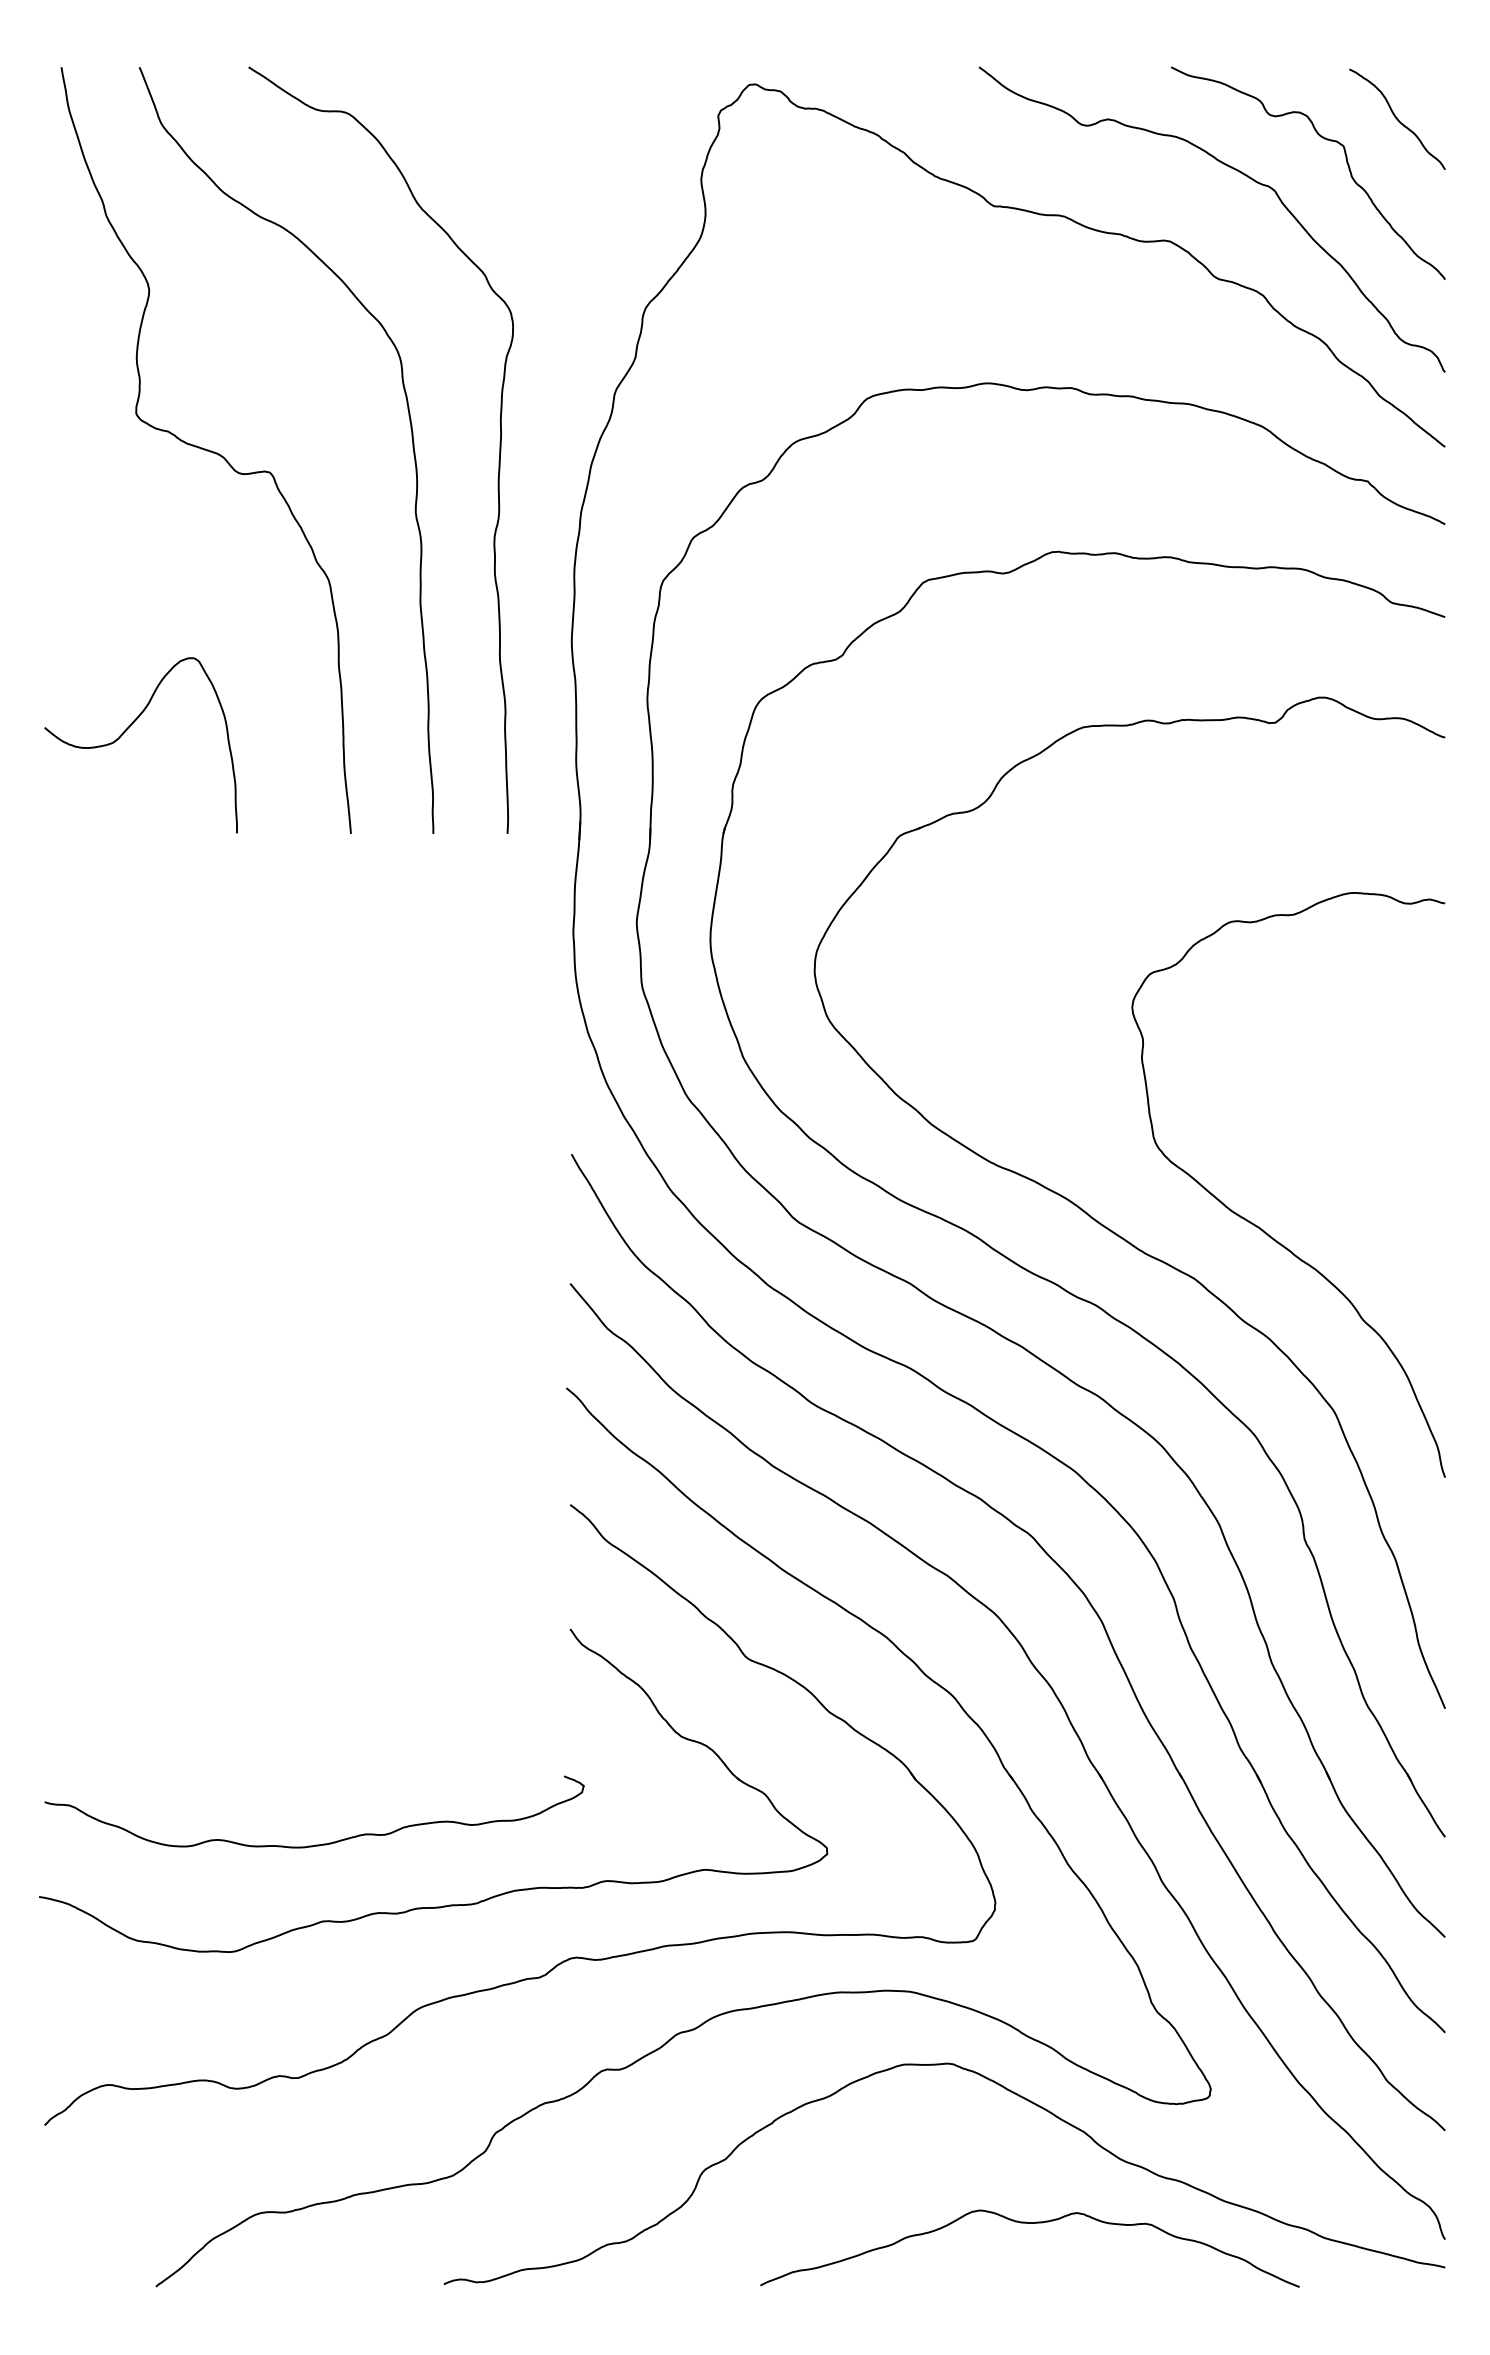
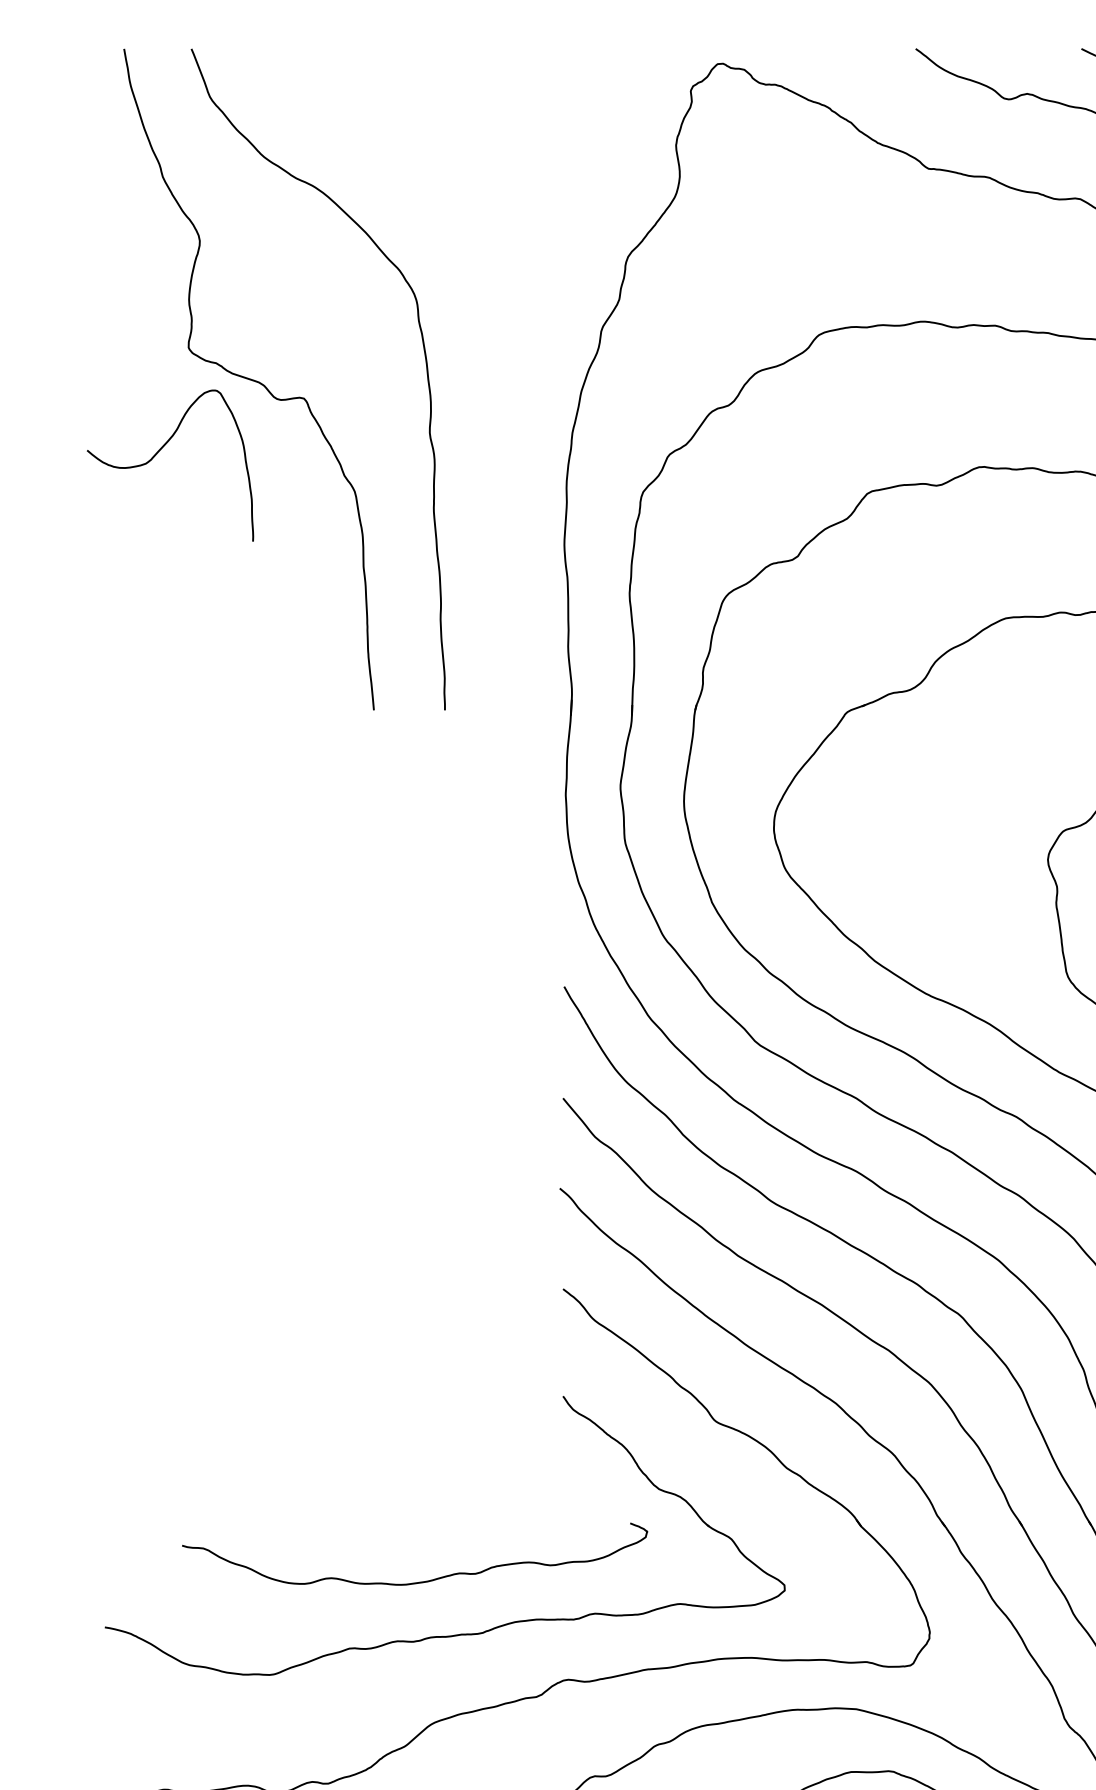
curve: (498, 460) -> (501, 388), removed
curve: (126, 731) -> (157, 453), moved
curve: (322, 1843) -> (421, 1581), moved

